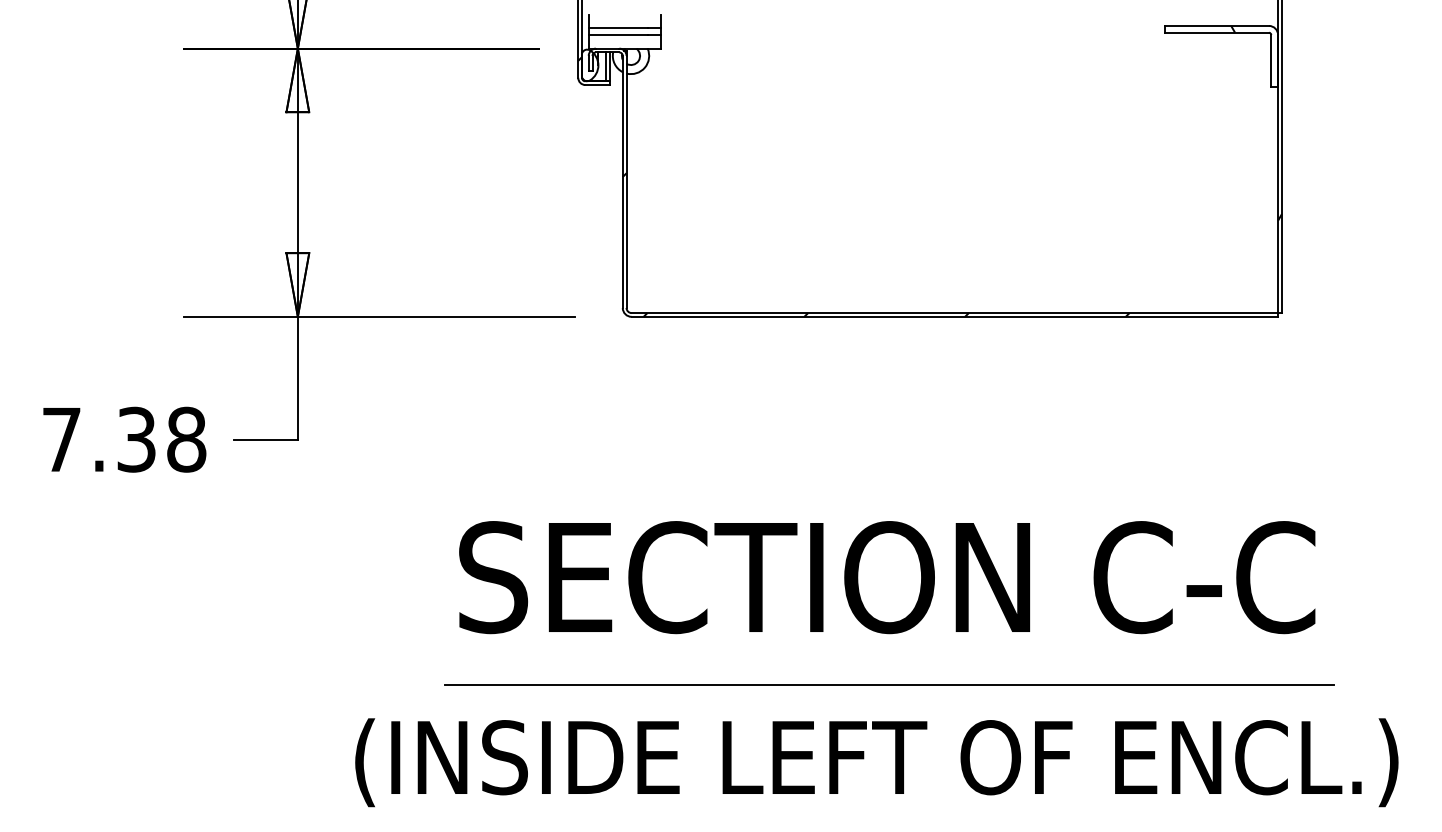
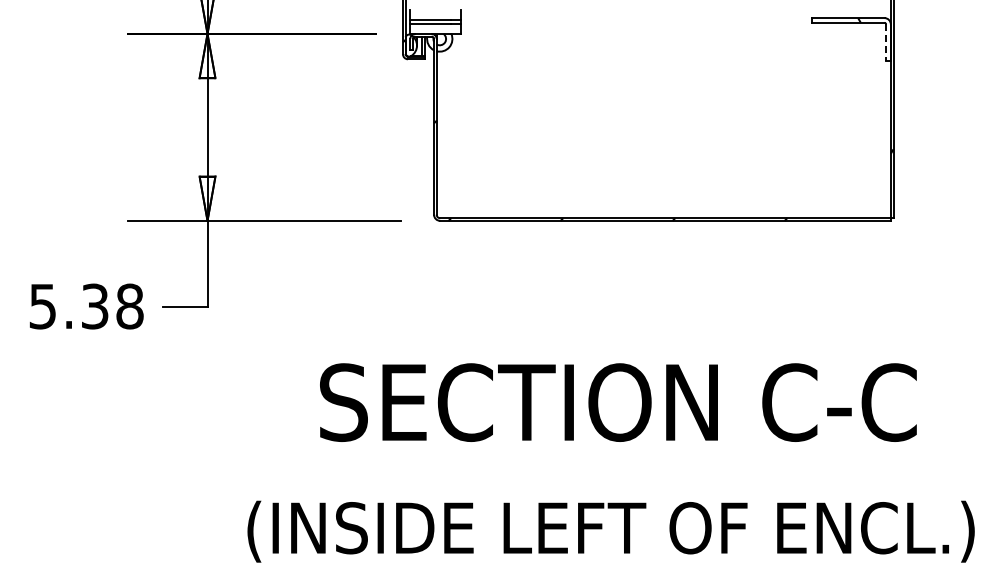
line: (1271, 62) -> (886, 43), solid -> dashed
text: (61, 439) -> (42, 306), 7.38 -> 5.38
line: (888, 684) -> (619, 477), removed

